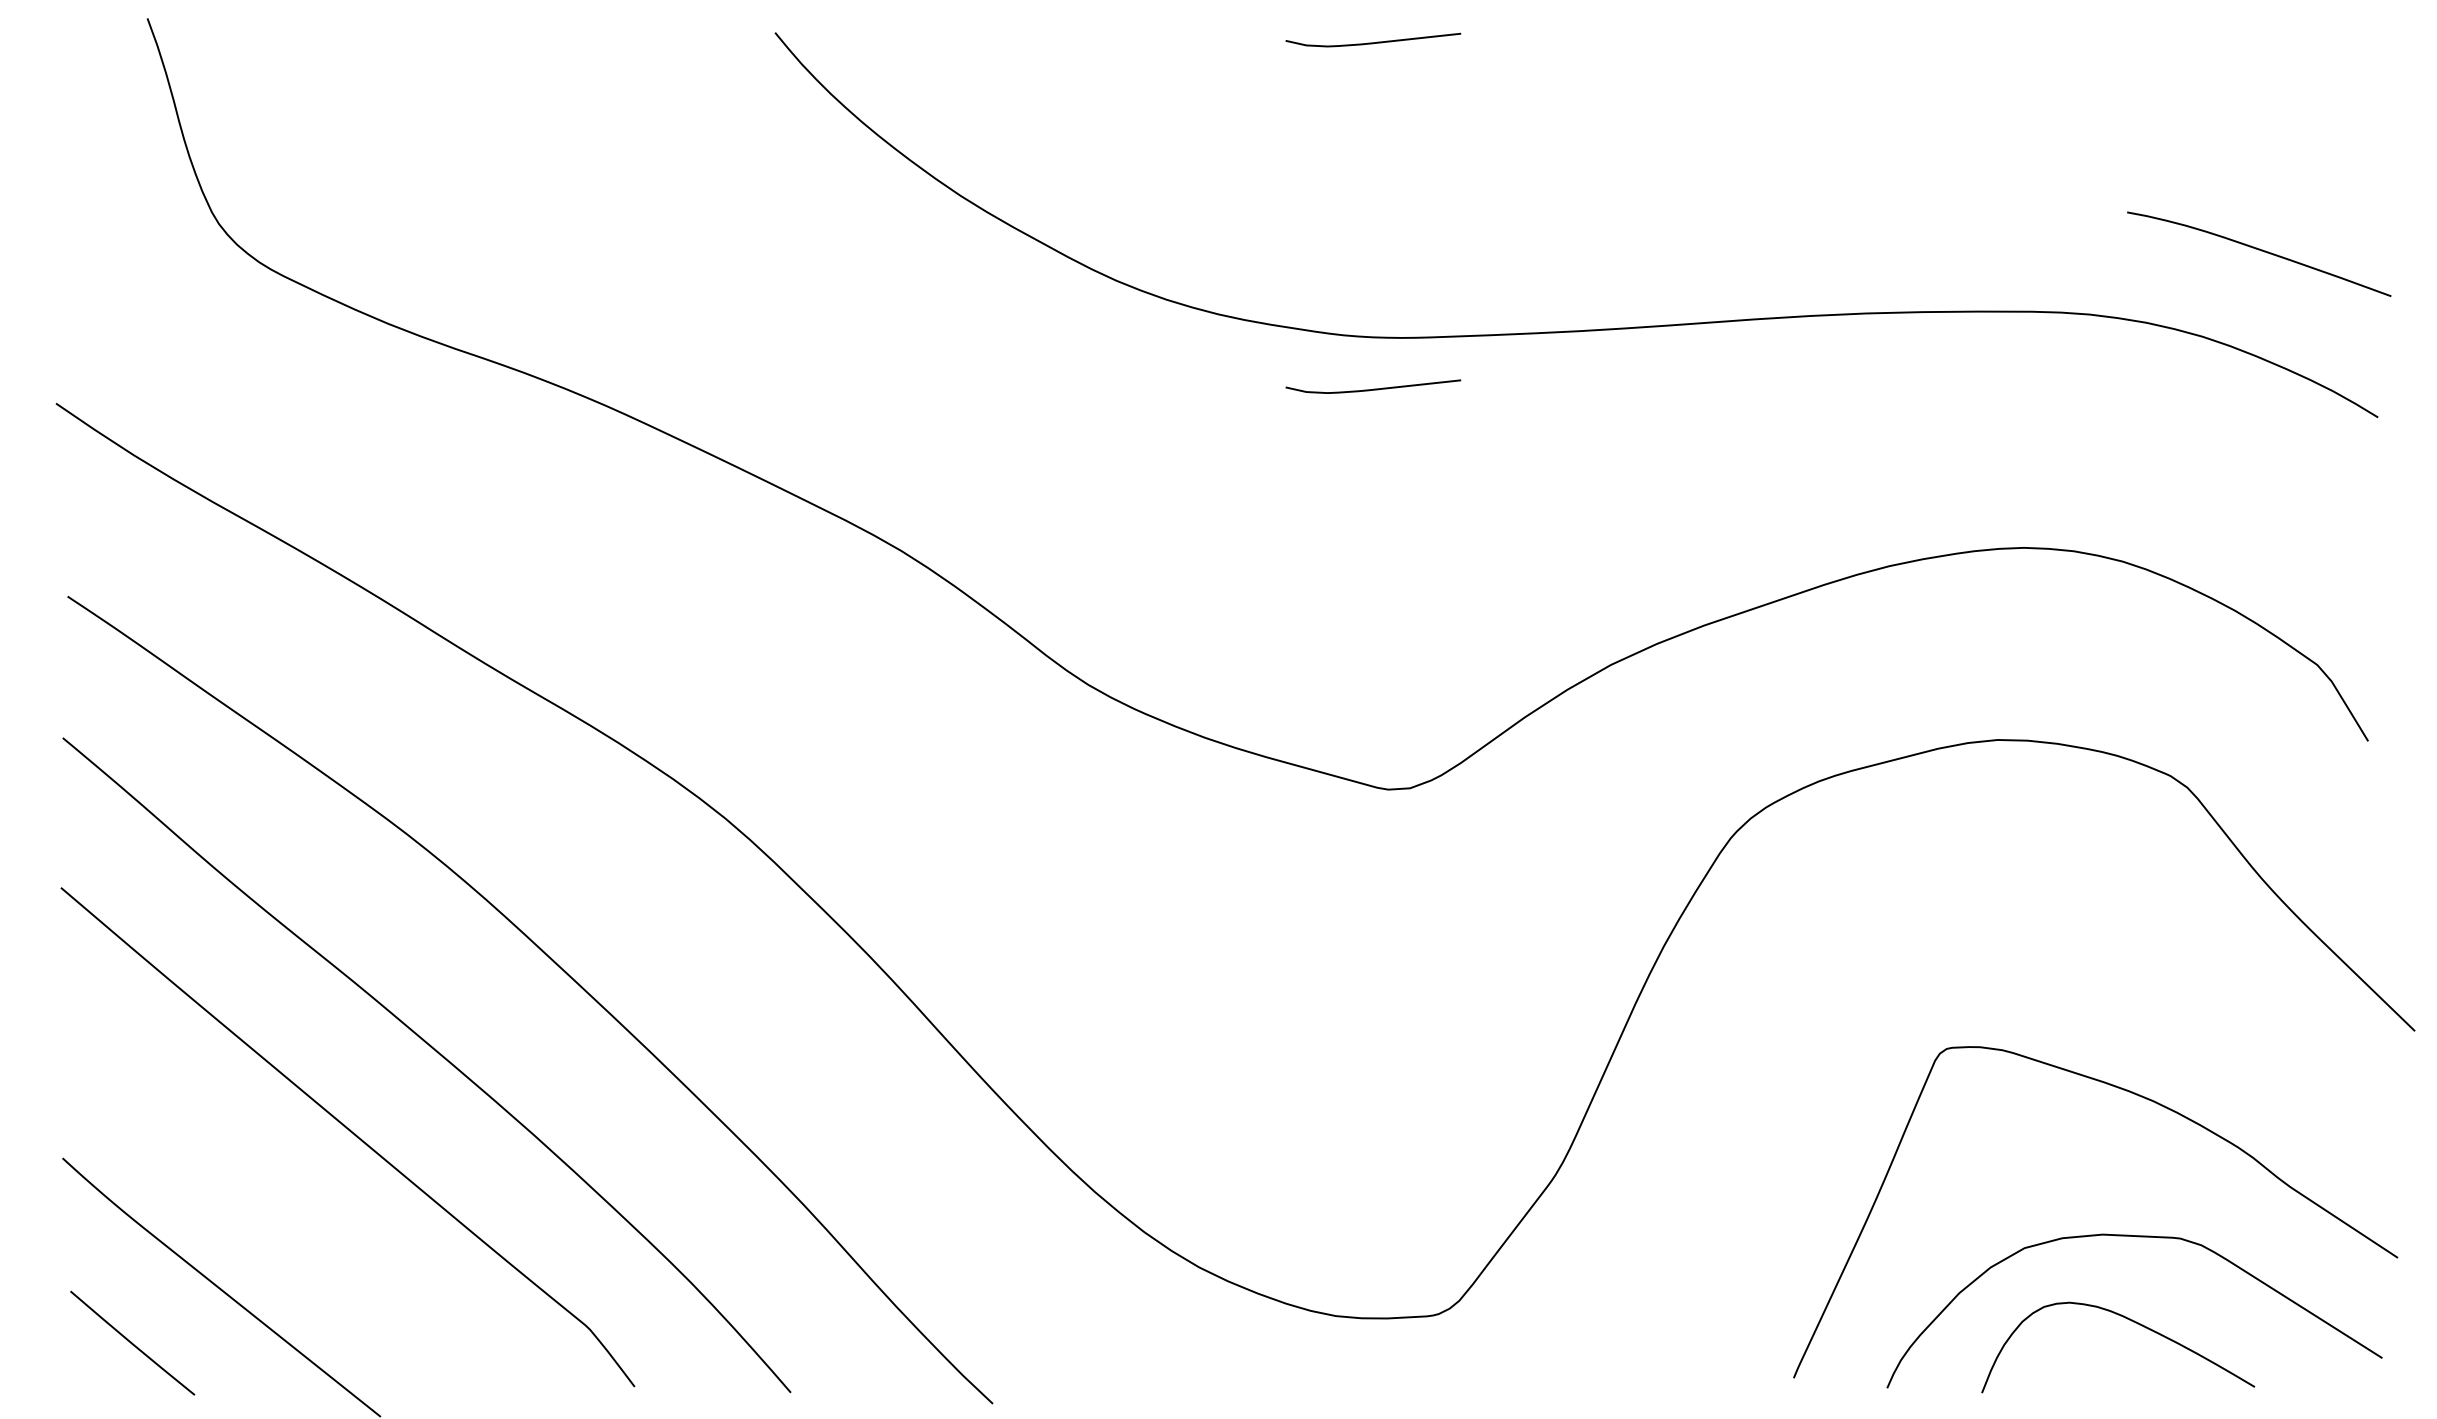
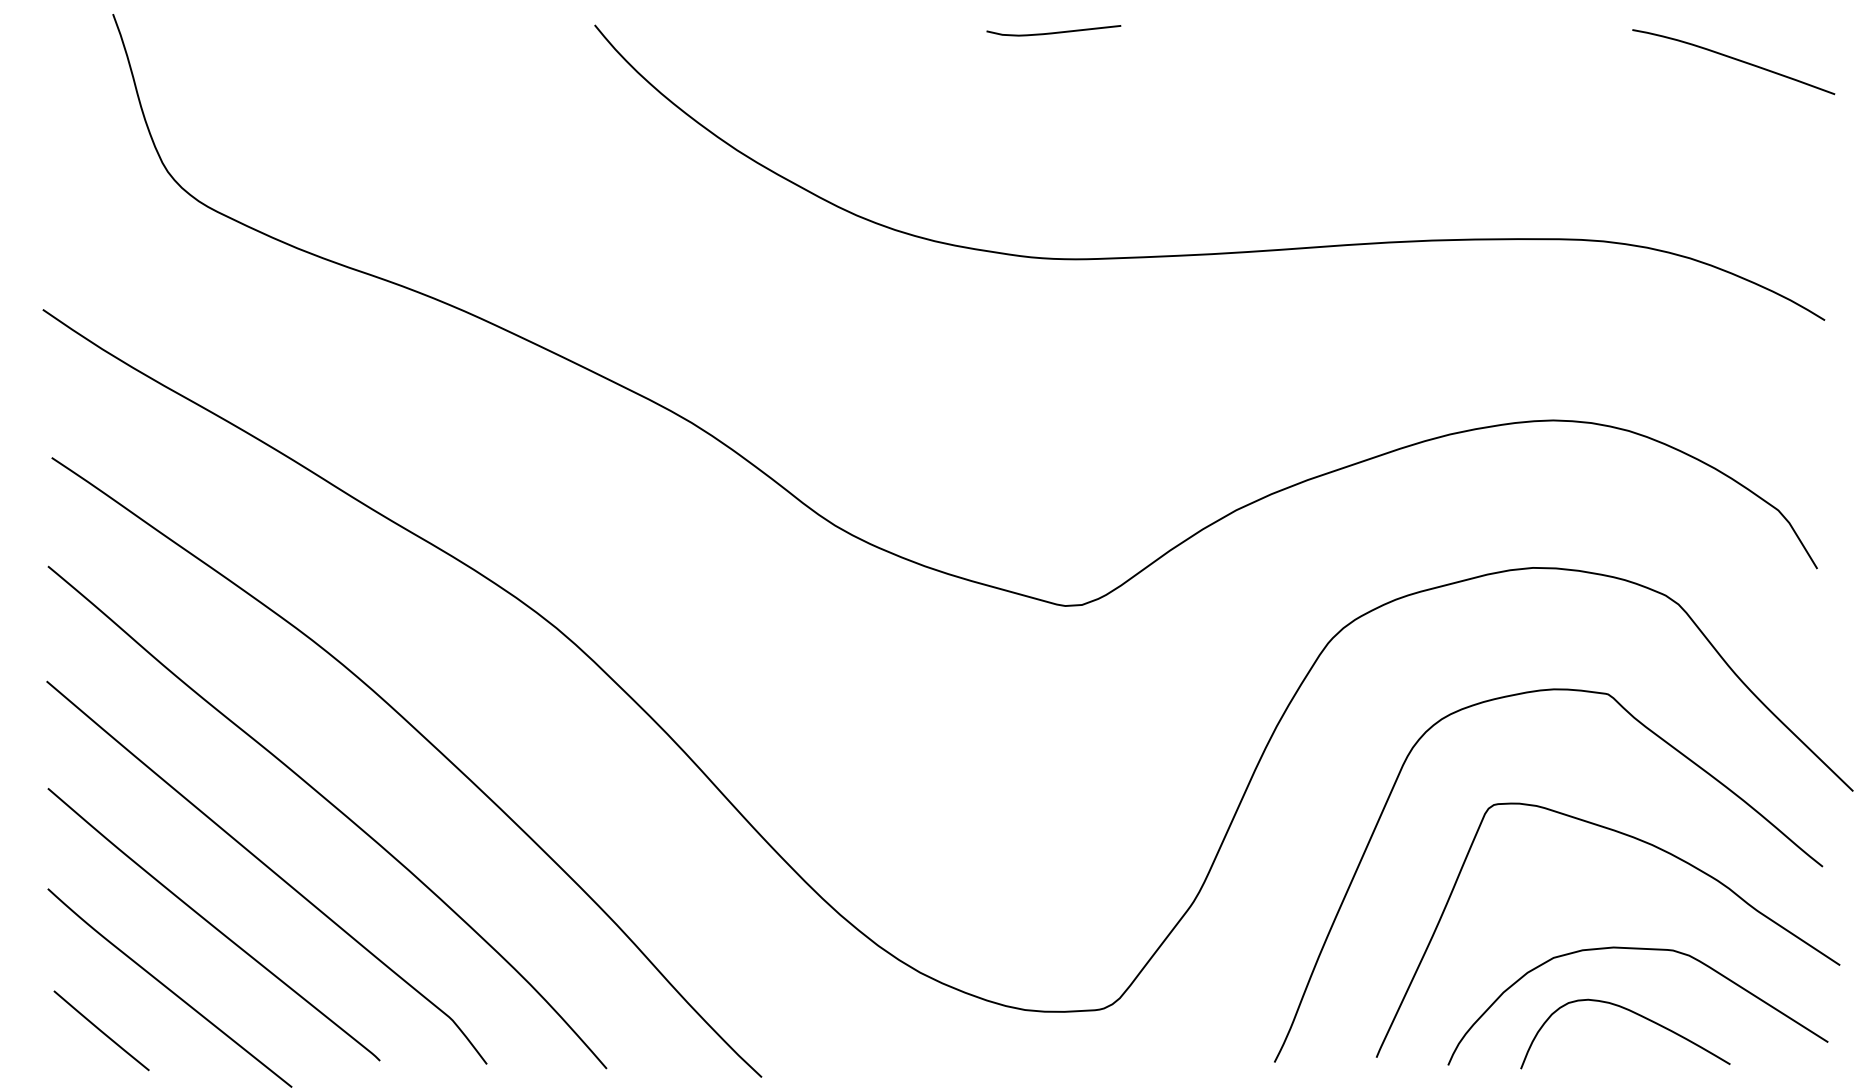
curve: (2258, 250) -> (1733, 59), moved
curve: (1372, 388) -> (1053, 298), removed
curve: (2153, 955) -> (1652, 733), added
curve: (277, 1204) -> (212, 924), added

